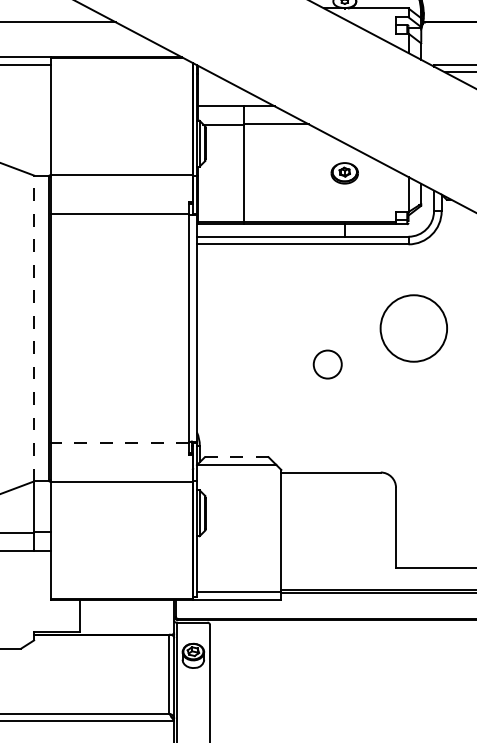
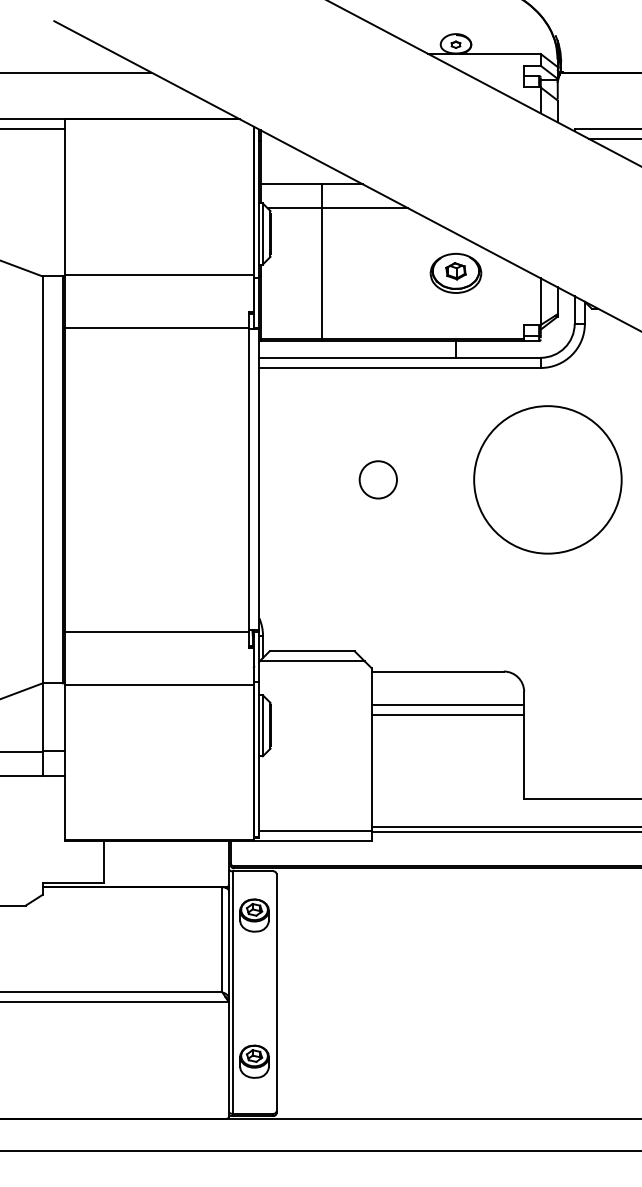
part: (344, 173) -> (455, 273), size x1.43
line: (34, 328) -> (42, 479), dashed -> solid
circle: (413, 328) -> (547, 479), size x1.67
circle: (327, 364) -> (377, 479), moved
line: (119, 443) -> (156, 632), dashed -> solid
line: (236, 457) -> (312, 651), dashed -> solid
line: (338, 498) -> (447, 705), added
line: (338, 504) -> (447, 714), added

